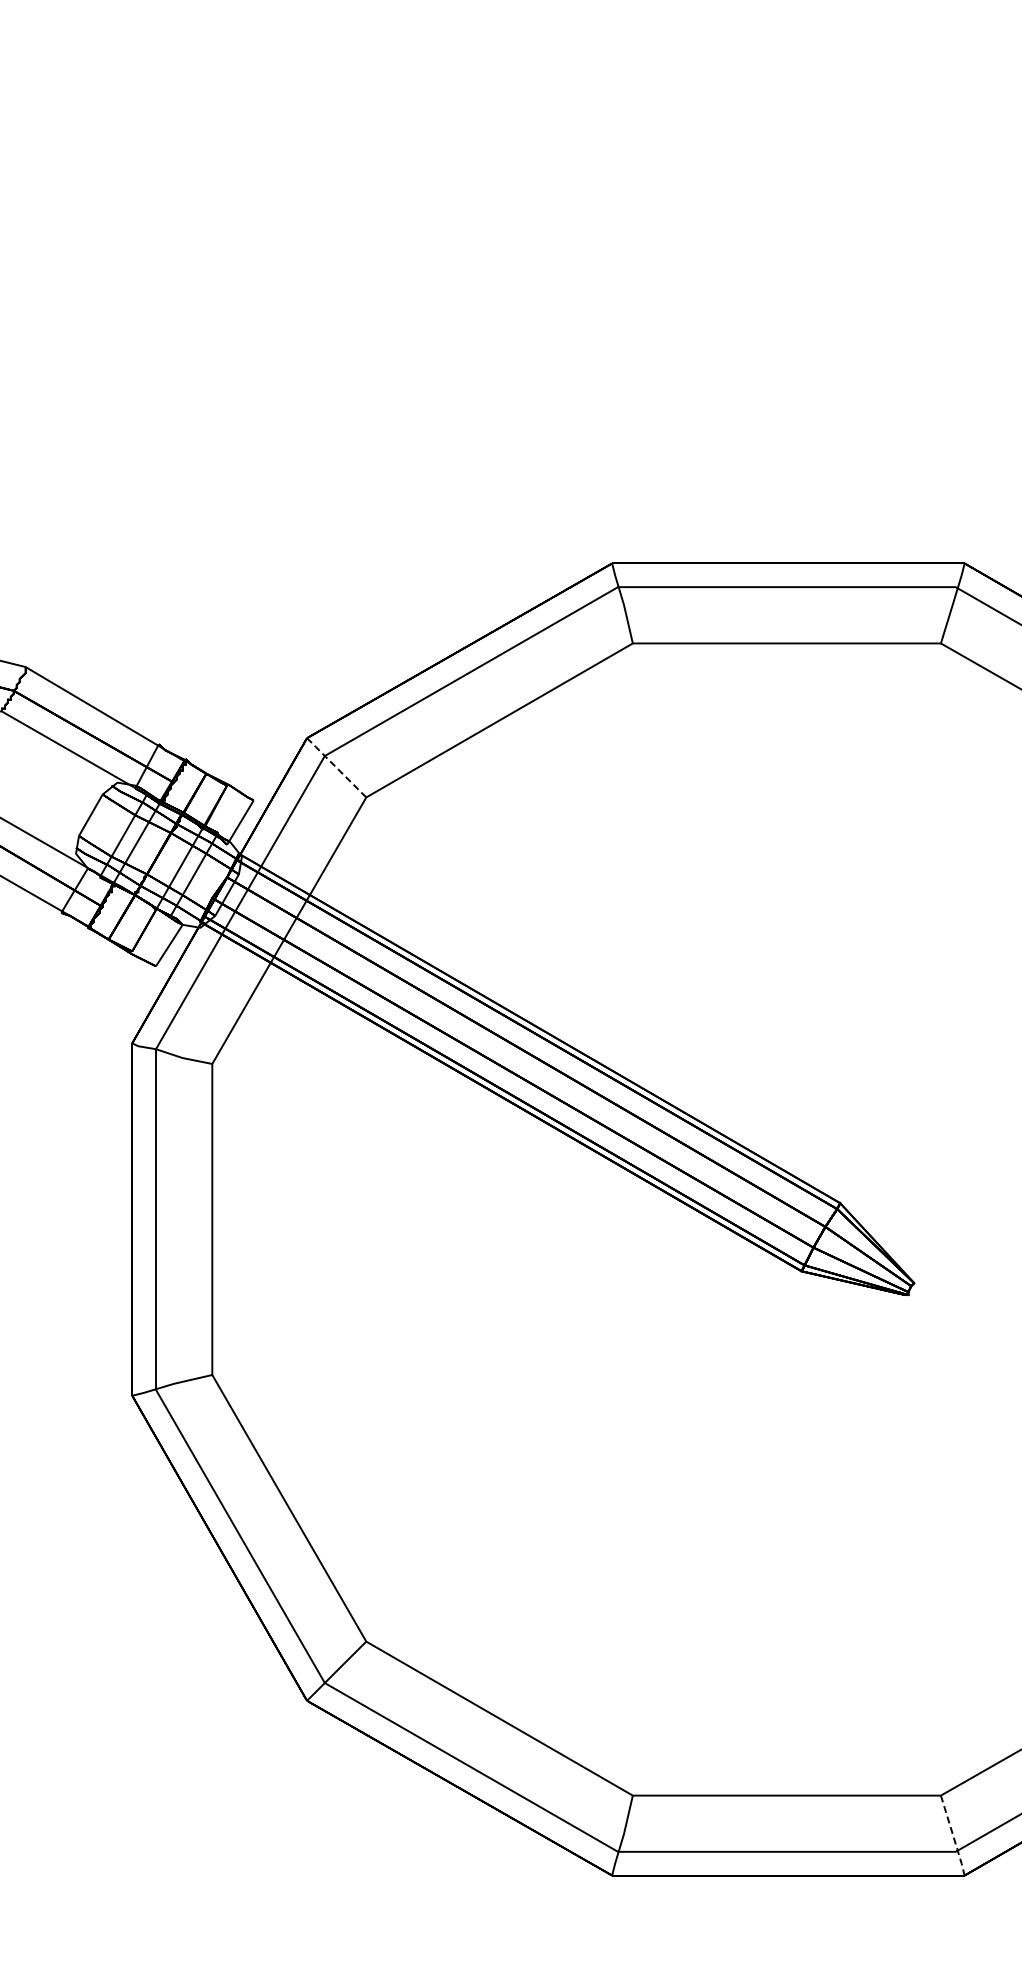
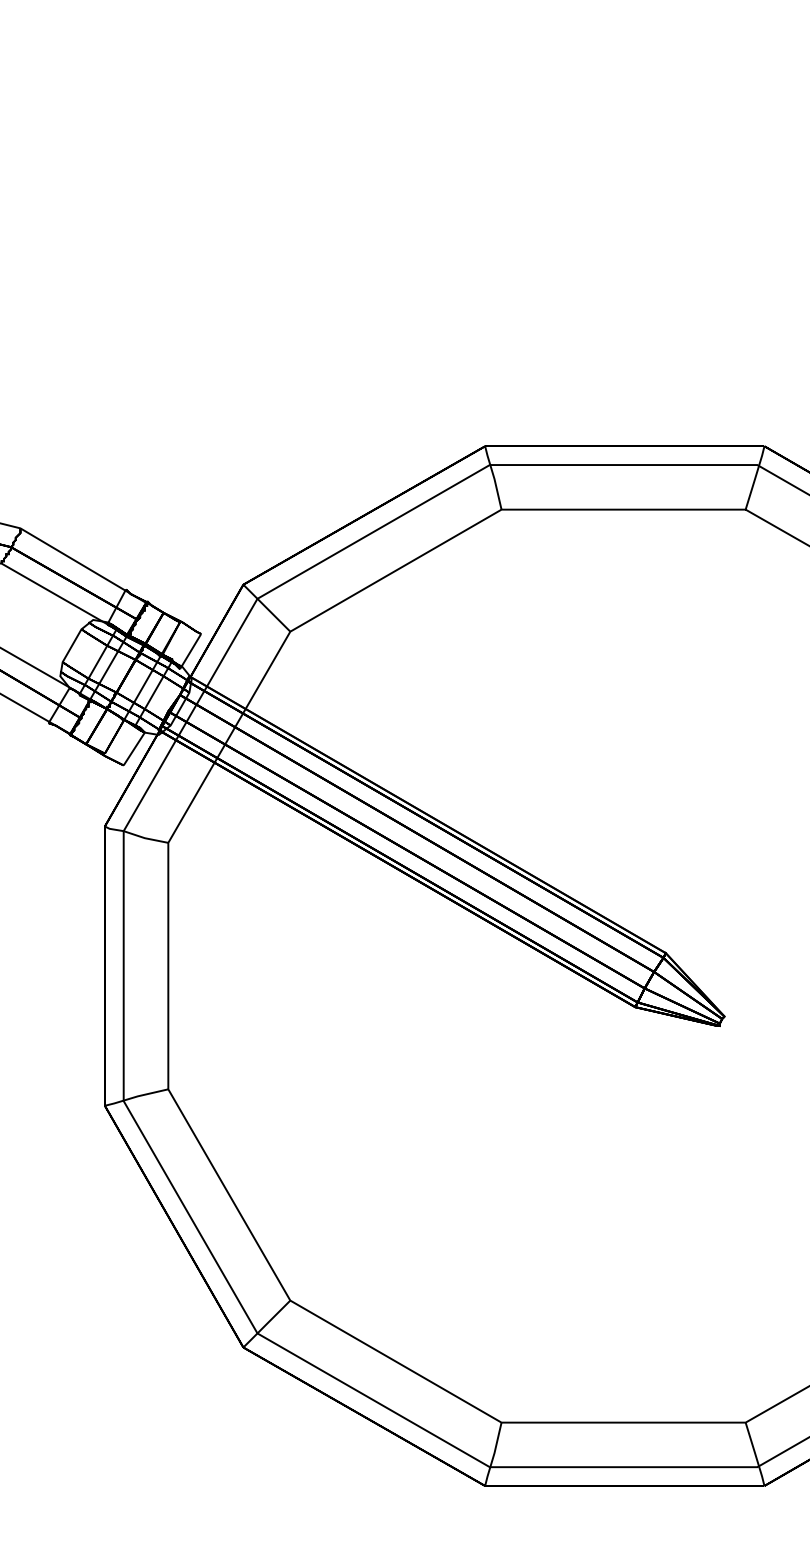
line: (335, 767) -> (265, 607), dashed -> solid
line: (953, 1836) -> (755, 1455), dashed -> solid

